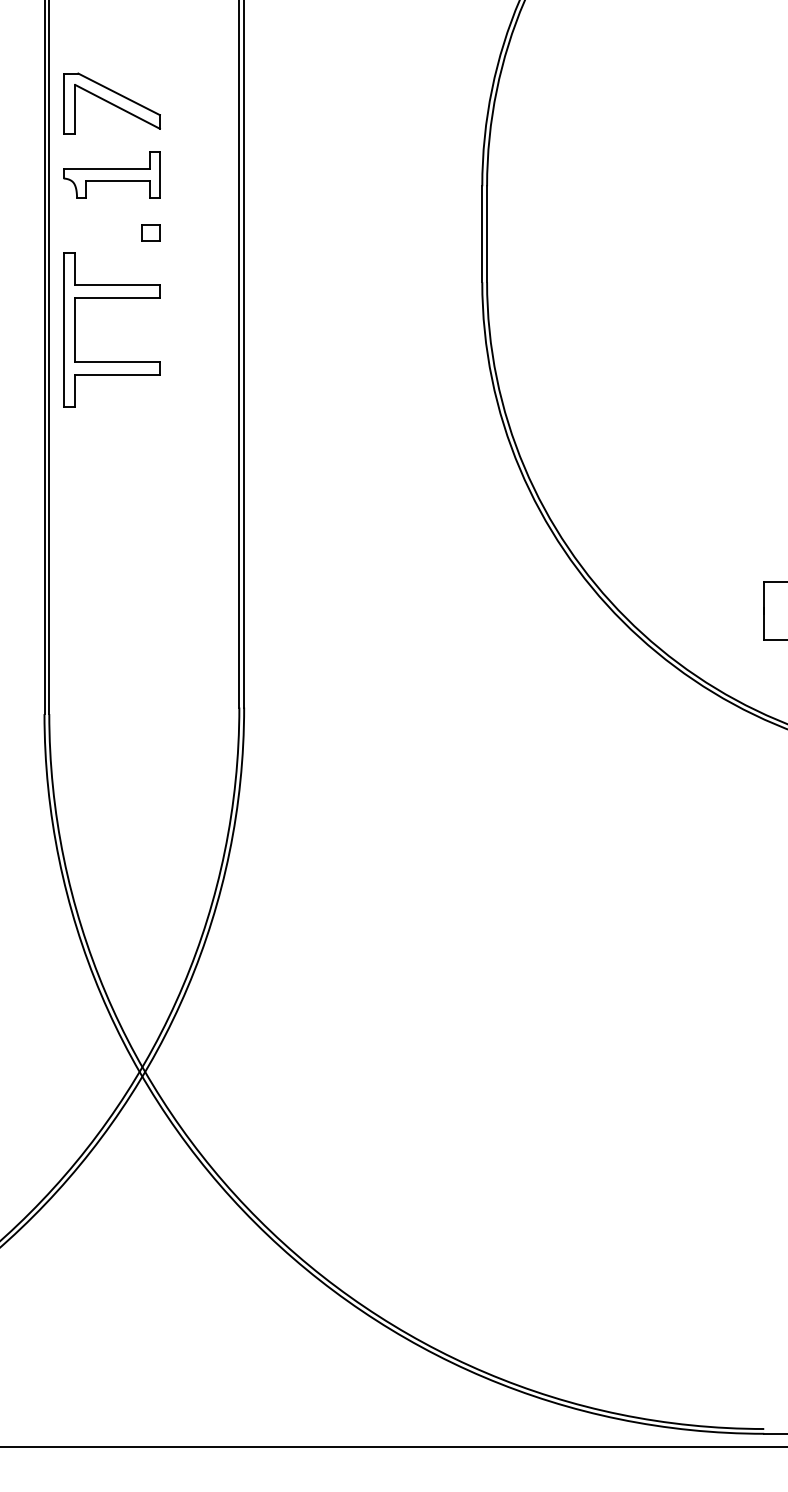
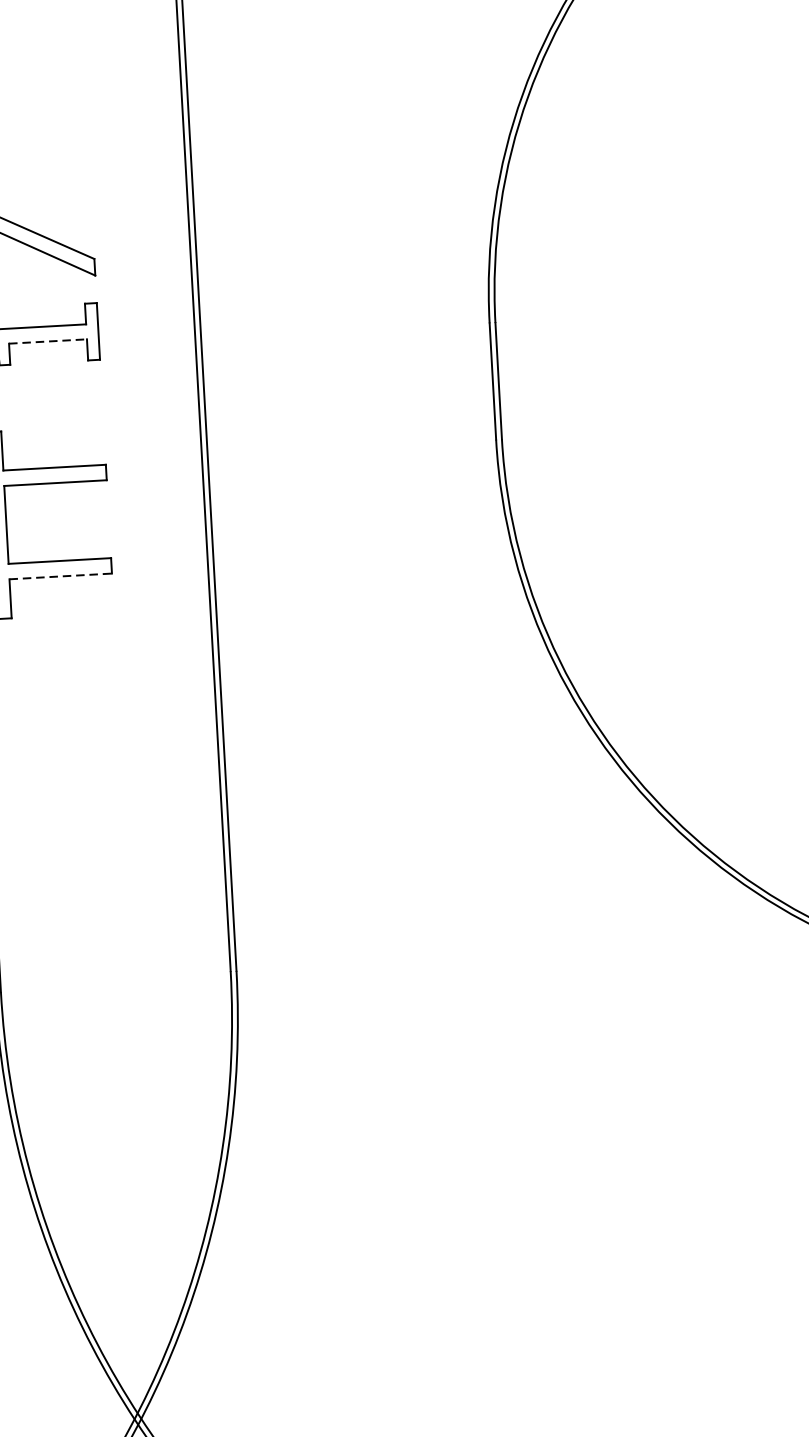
line: (118, 180) -> (48, 340), solid -> dashed
part: (150, 232) -> (90, 401), removed
line: (118, 374) -> (61, 575), solid -> dashed

